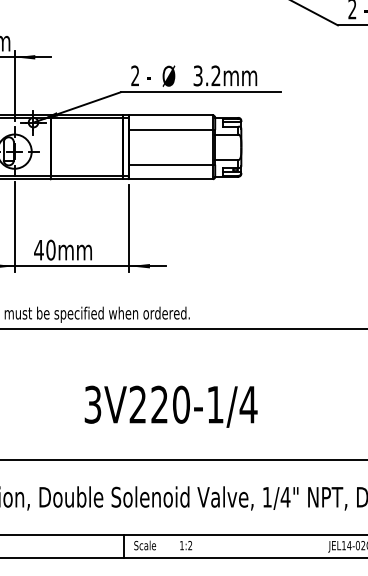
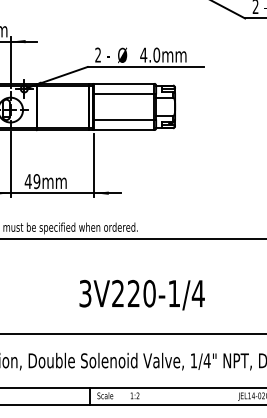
text: (207, 75) -> (150, 54), 3.2mm -> 4.0mm
text: (50, 250) -> (36, 181), 40mm -> 49mm
text: (170, 407) -> (141, 295), moved

